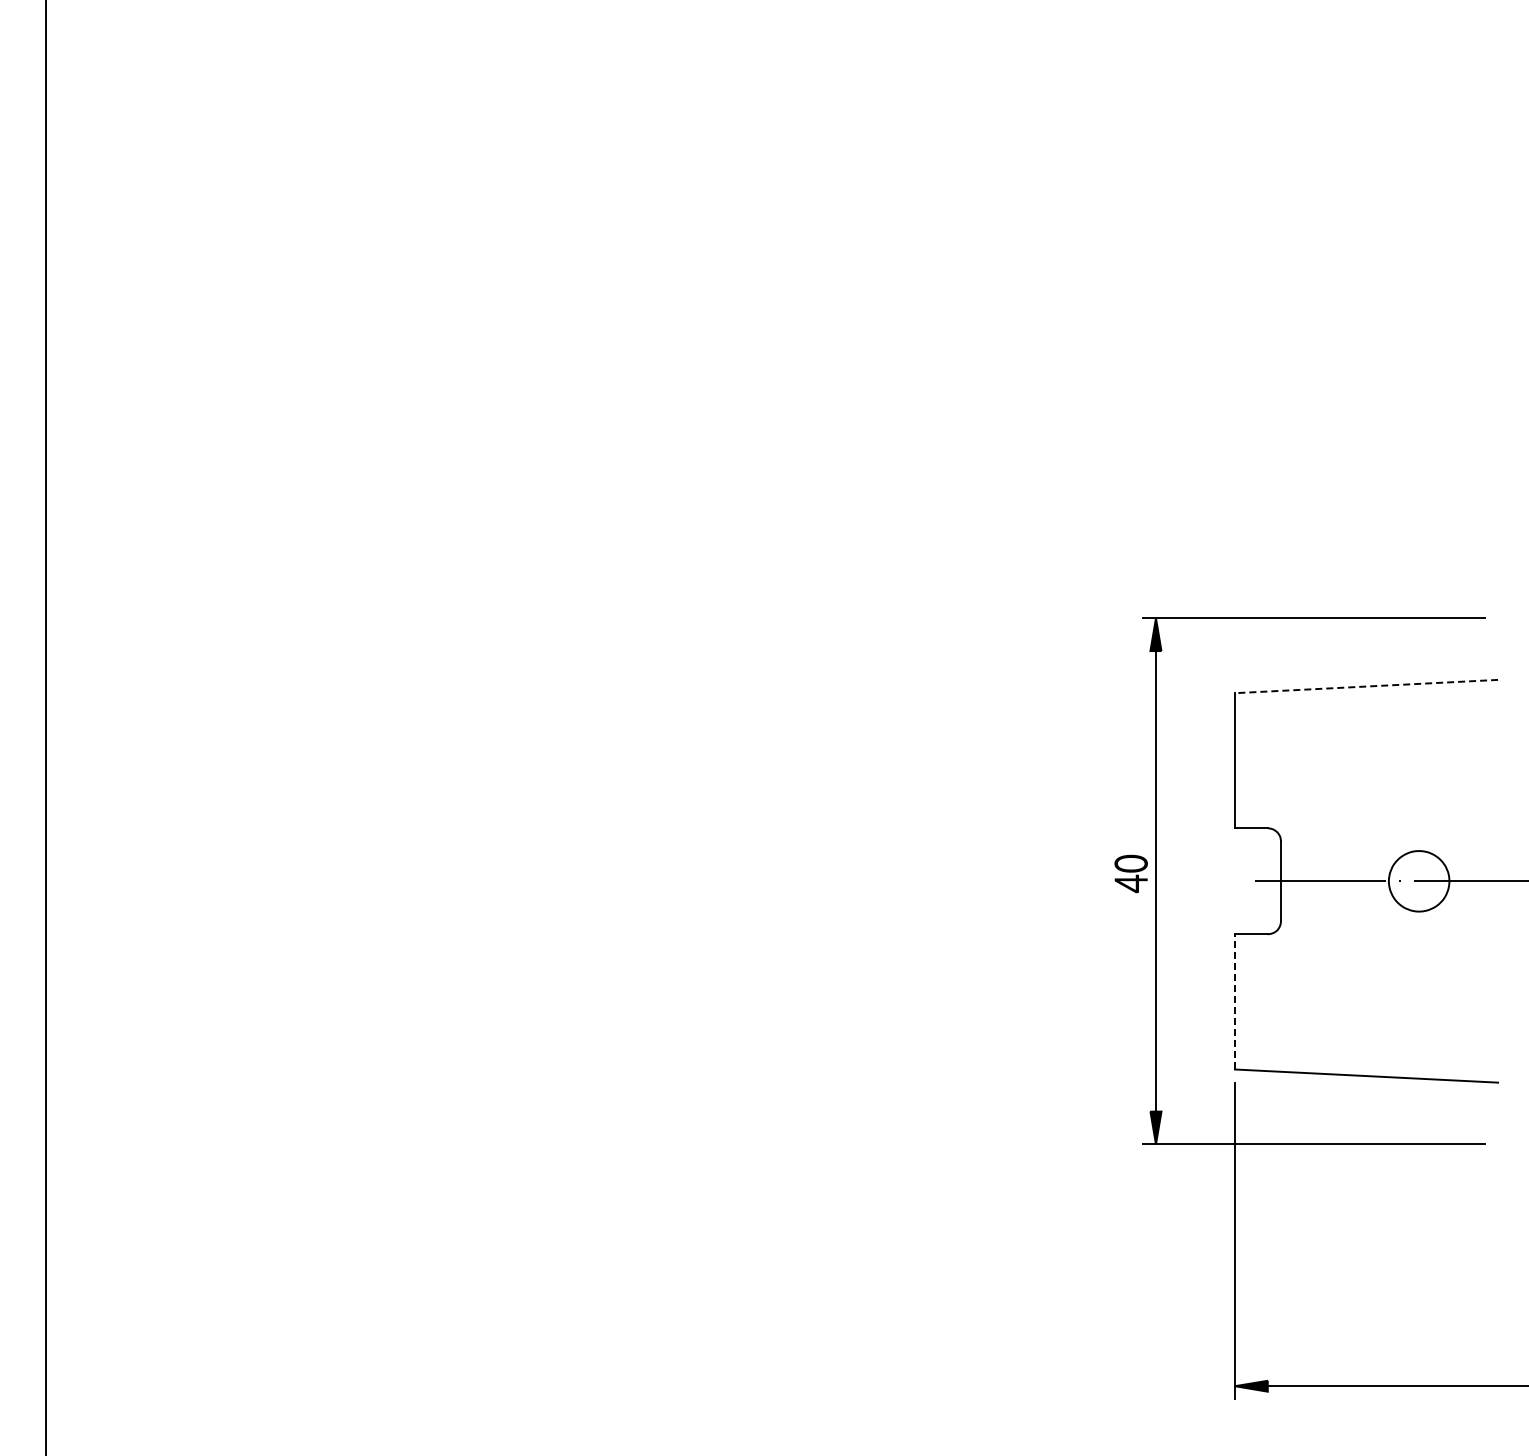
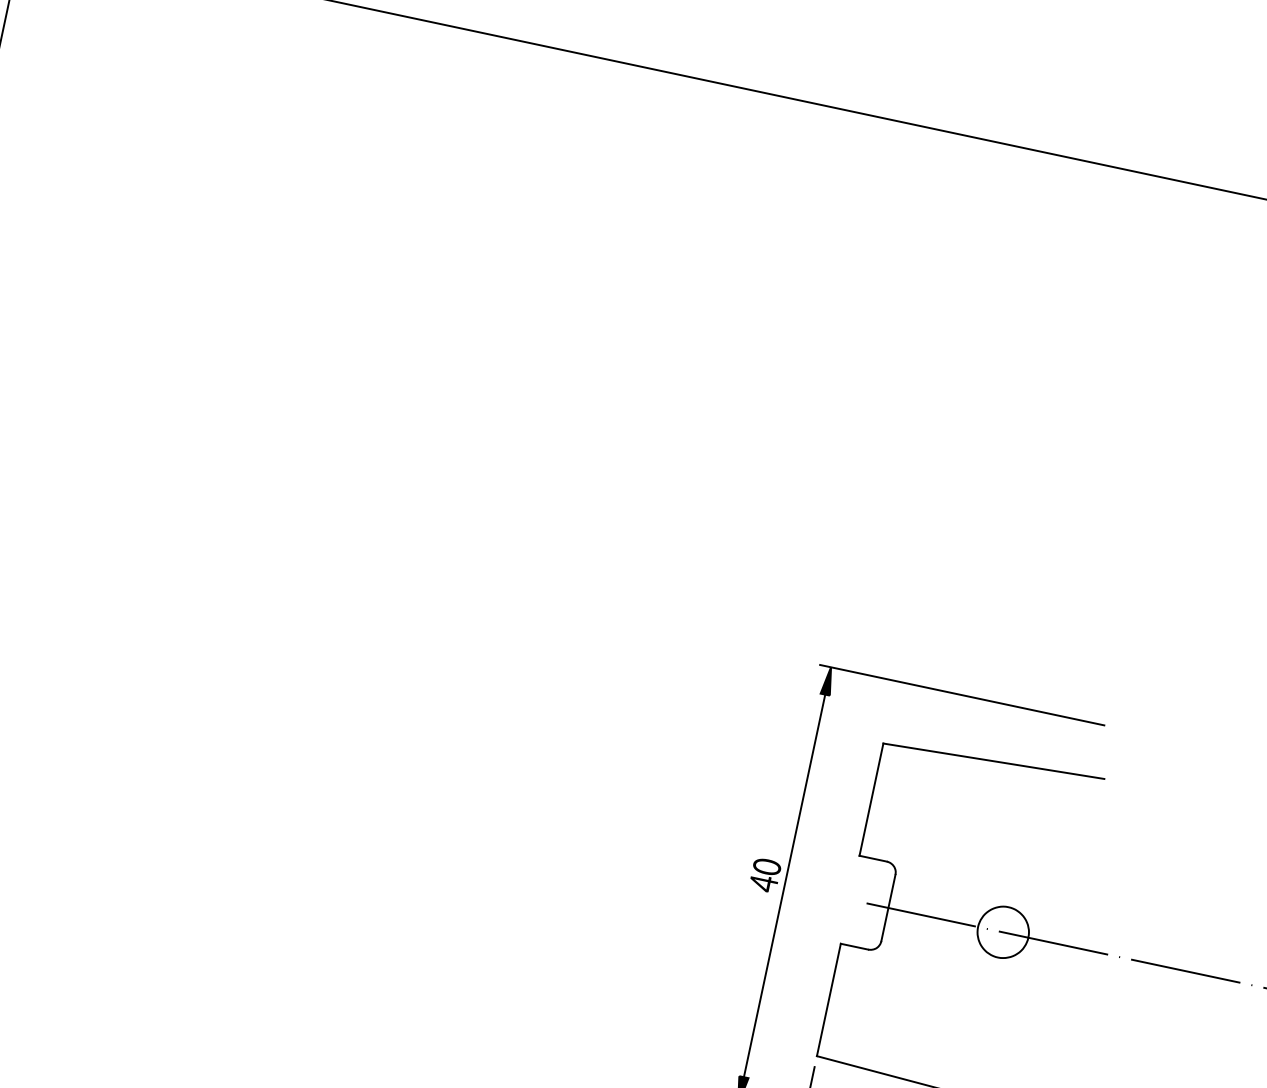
line: (1366, 686) -> (993, 761), dashed -> solid
line: (1234, 1001) -> (828, 999), dashed -> solid

